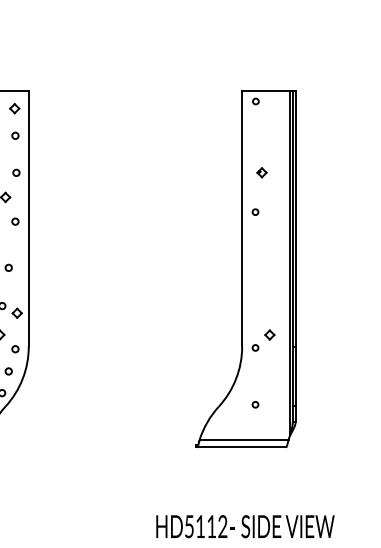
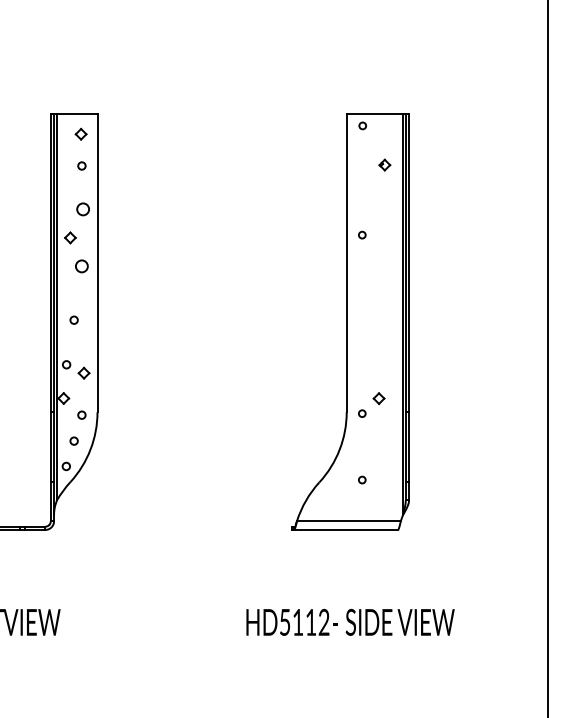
circle: (15, 172) -> (82, 208), size x1.6
part: (261, 172) -> (384, 164), moved
circle: (255, 211) -> (362, 234), moved
circle: (15, 221) -> (81, 265), size x1.6

